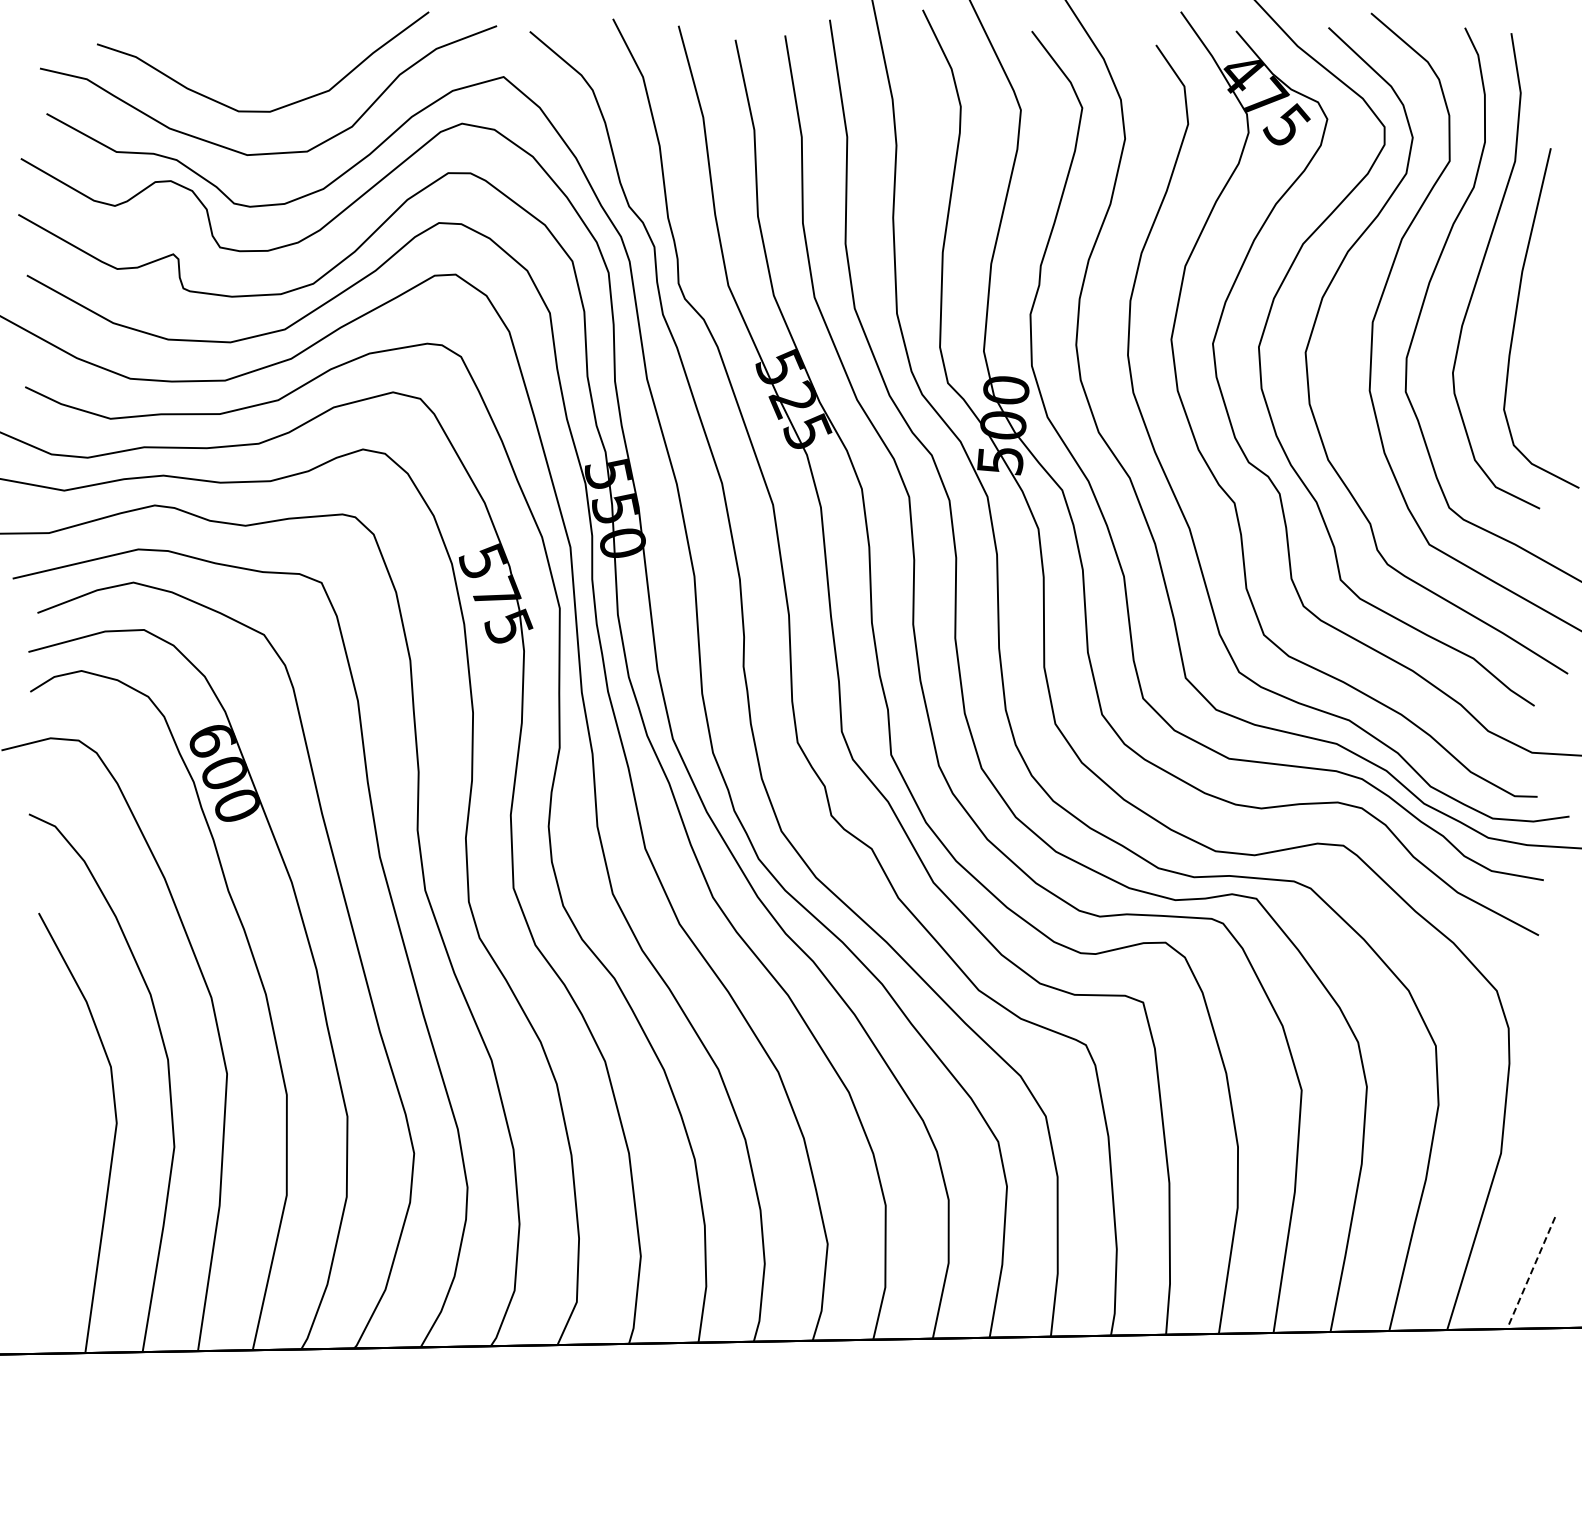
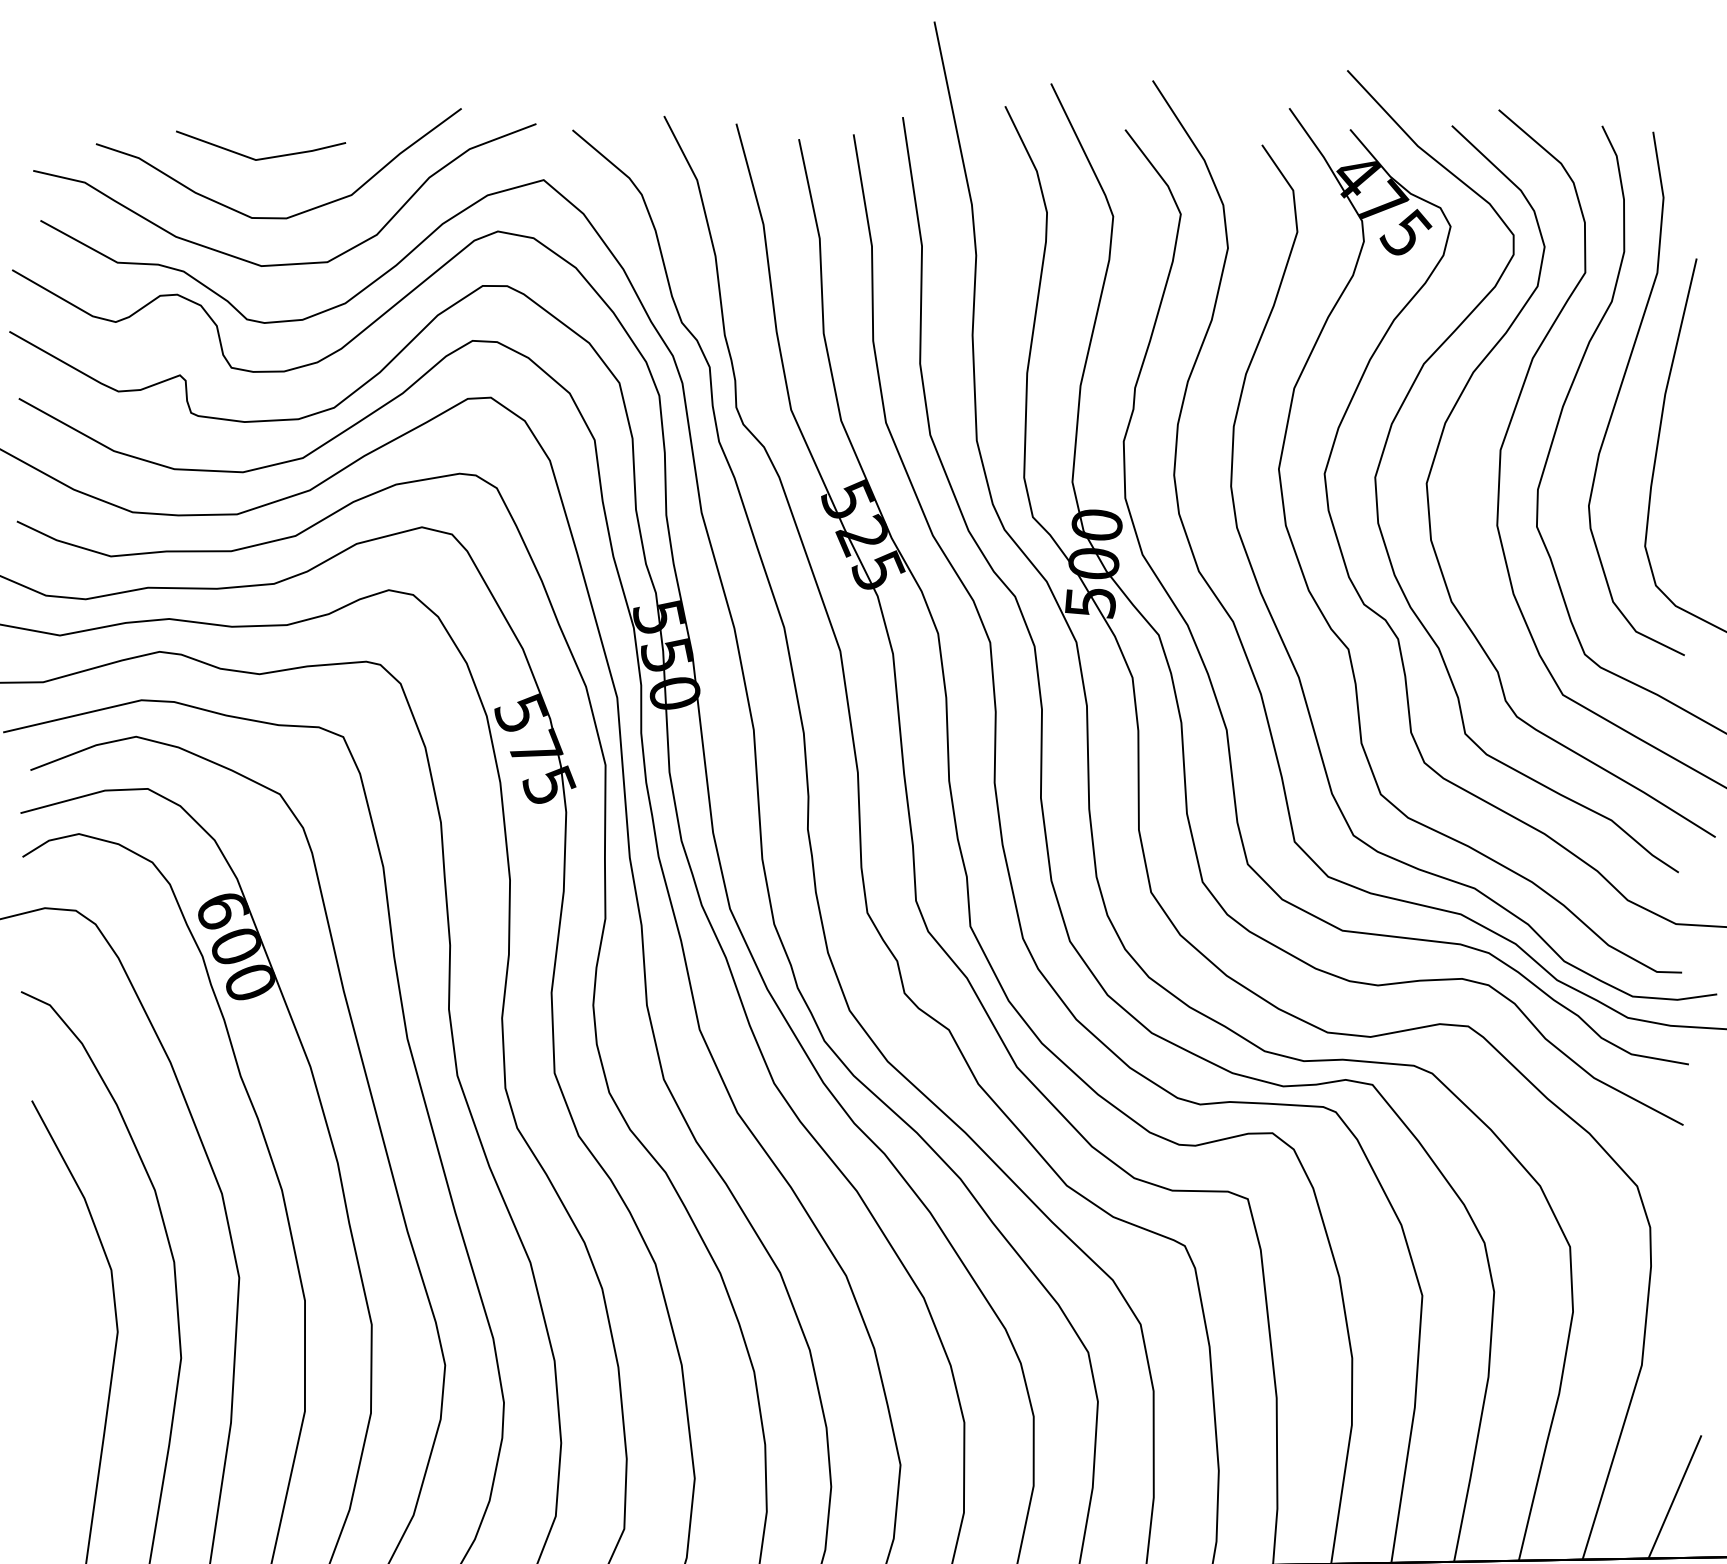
line: (248, 56) -> (262, 157), added
line: (1531, 1273) -> (1675, 1497), dashed -> solid

